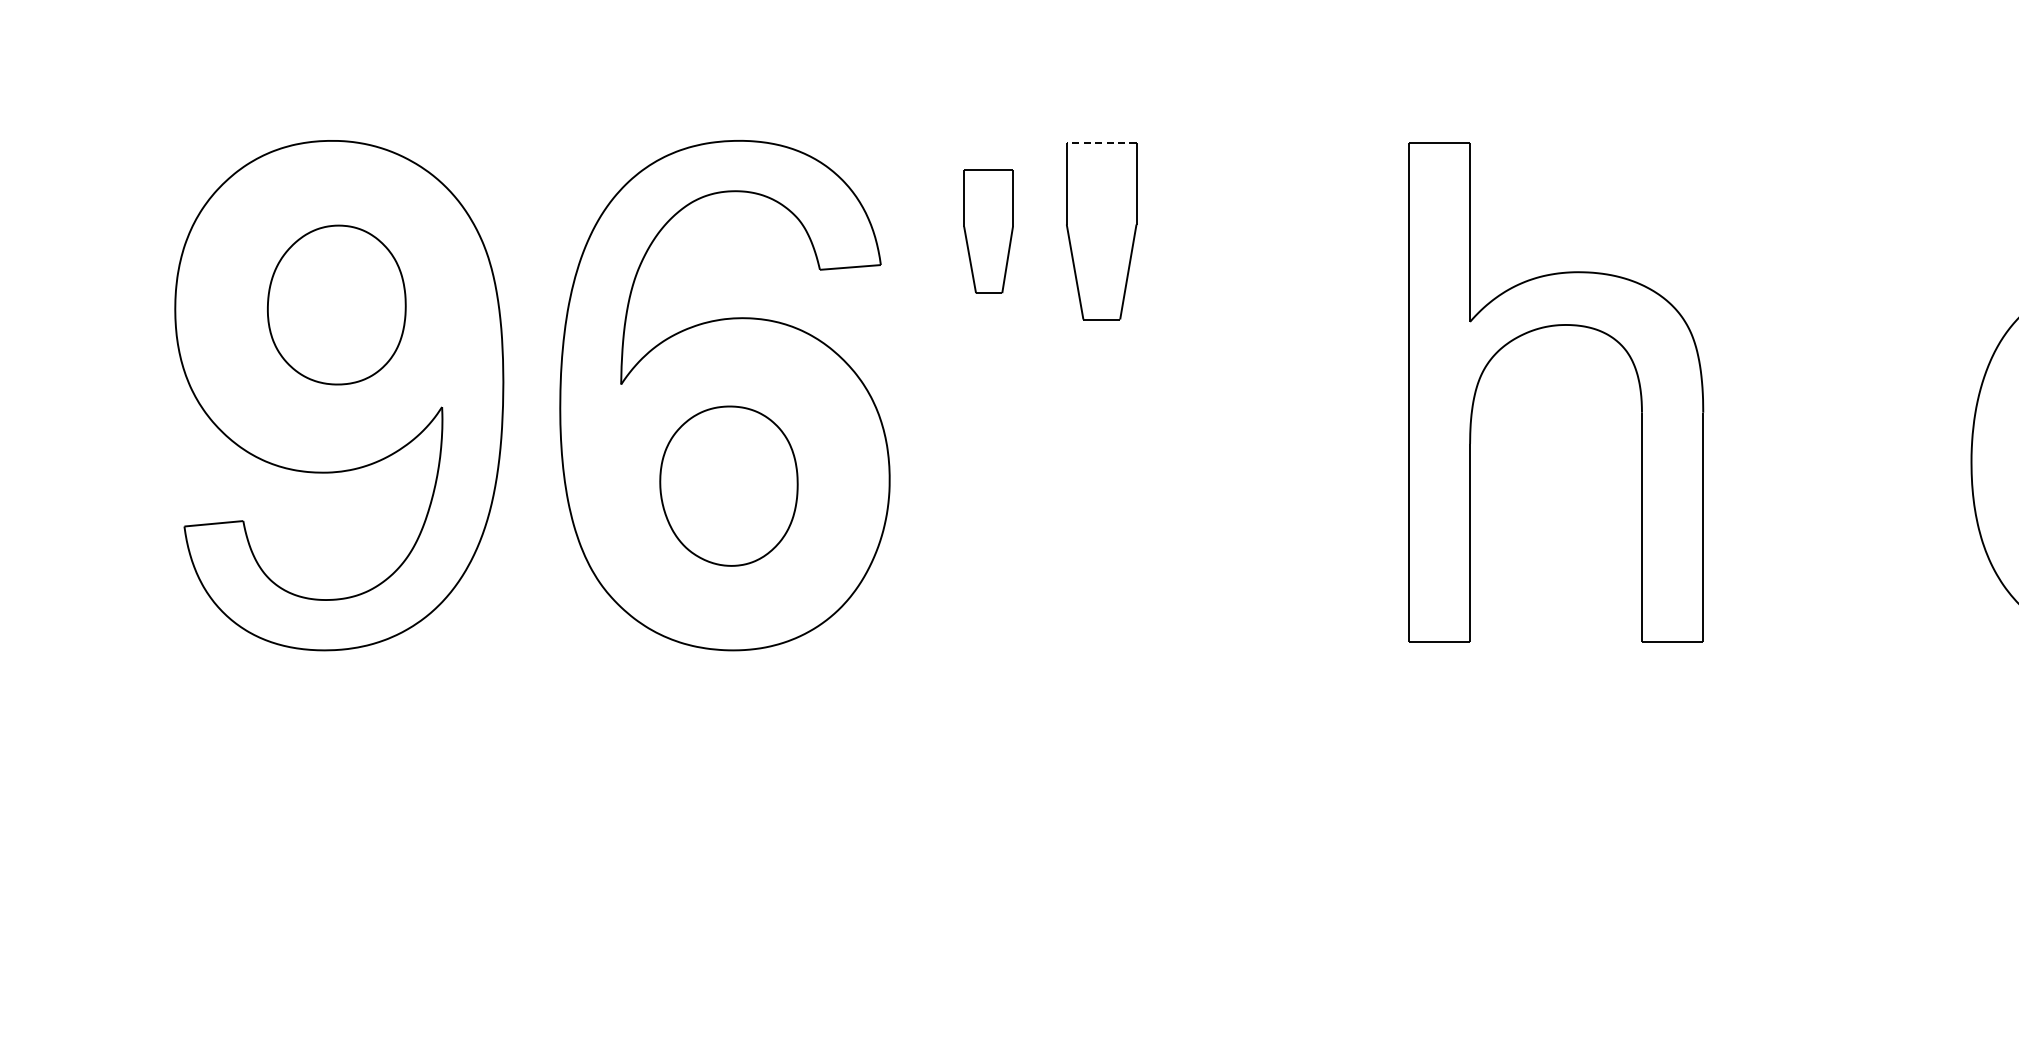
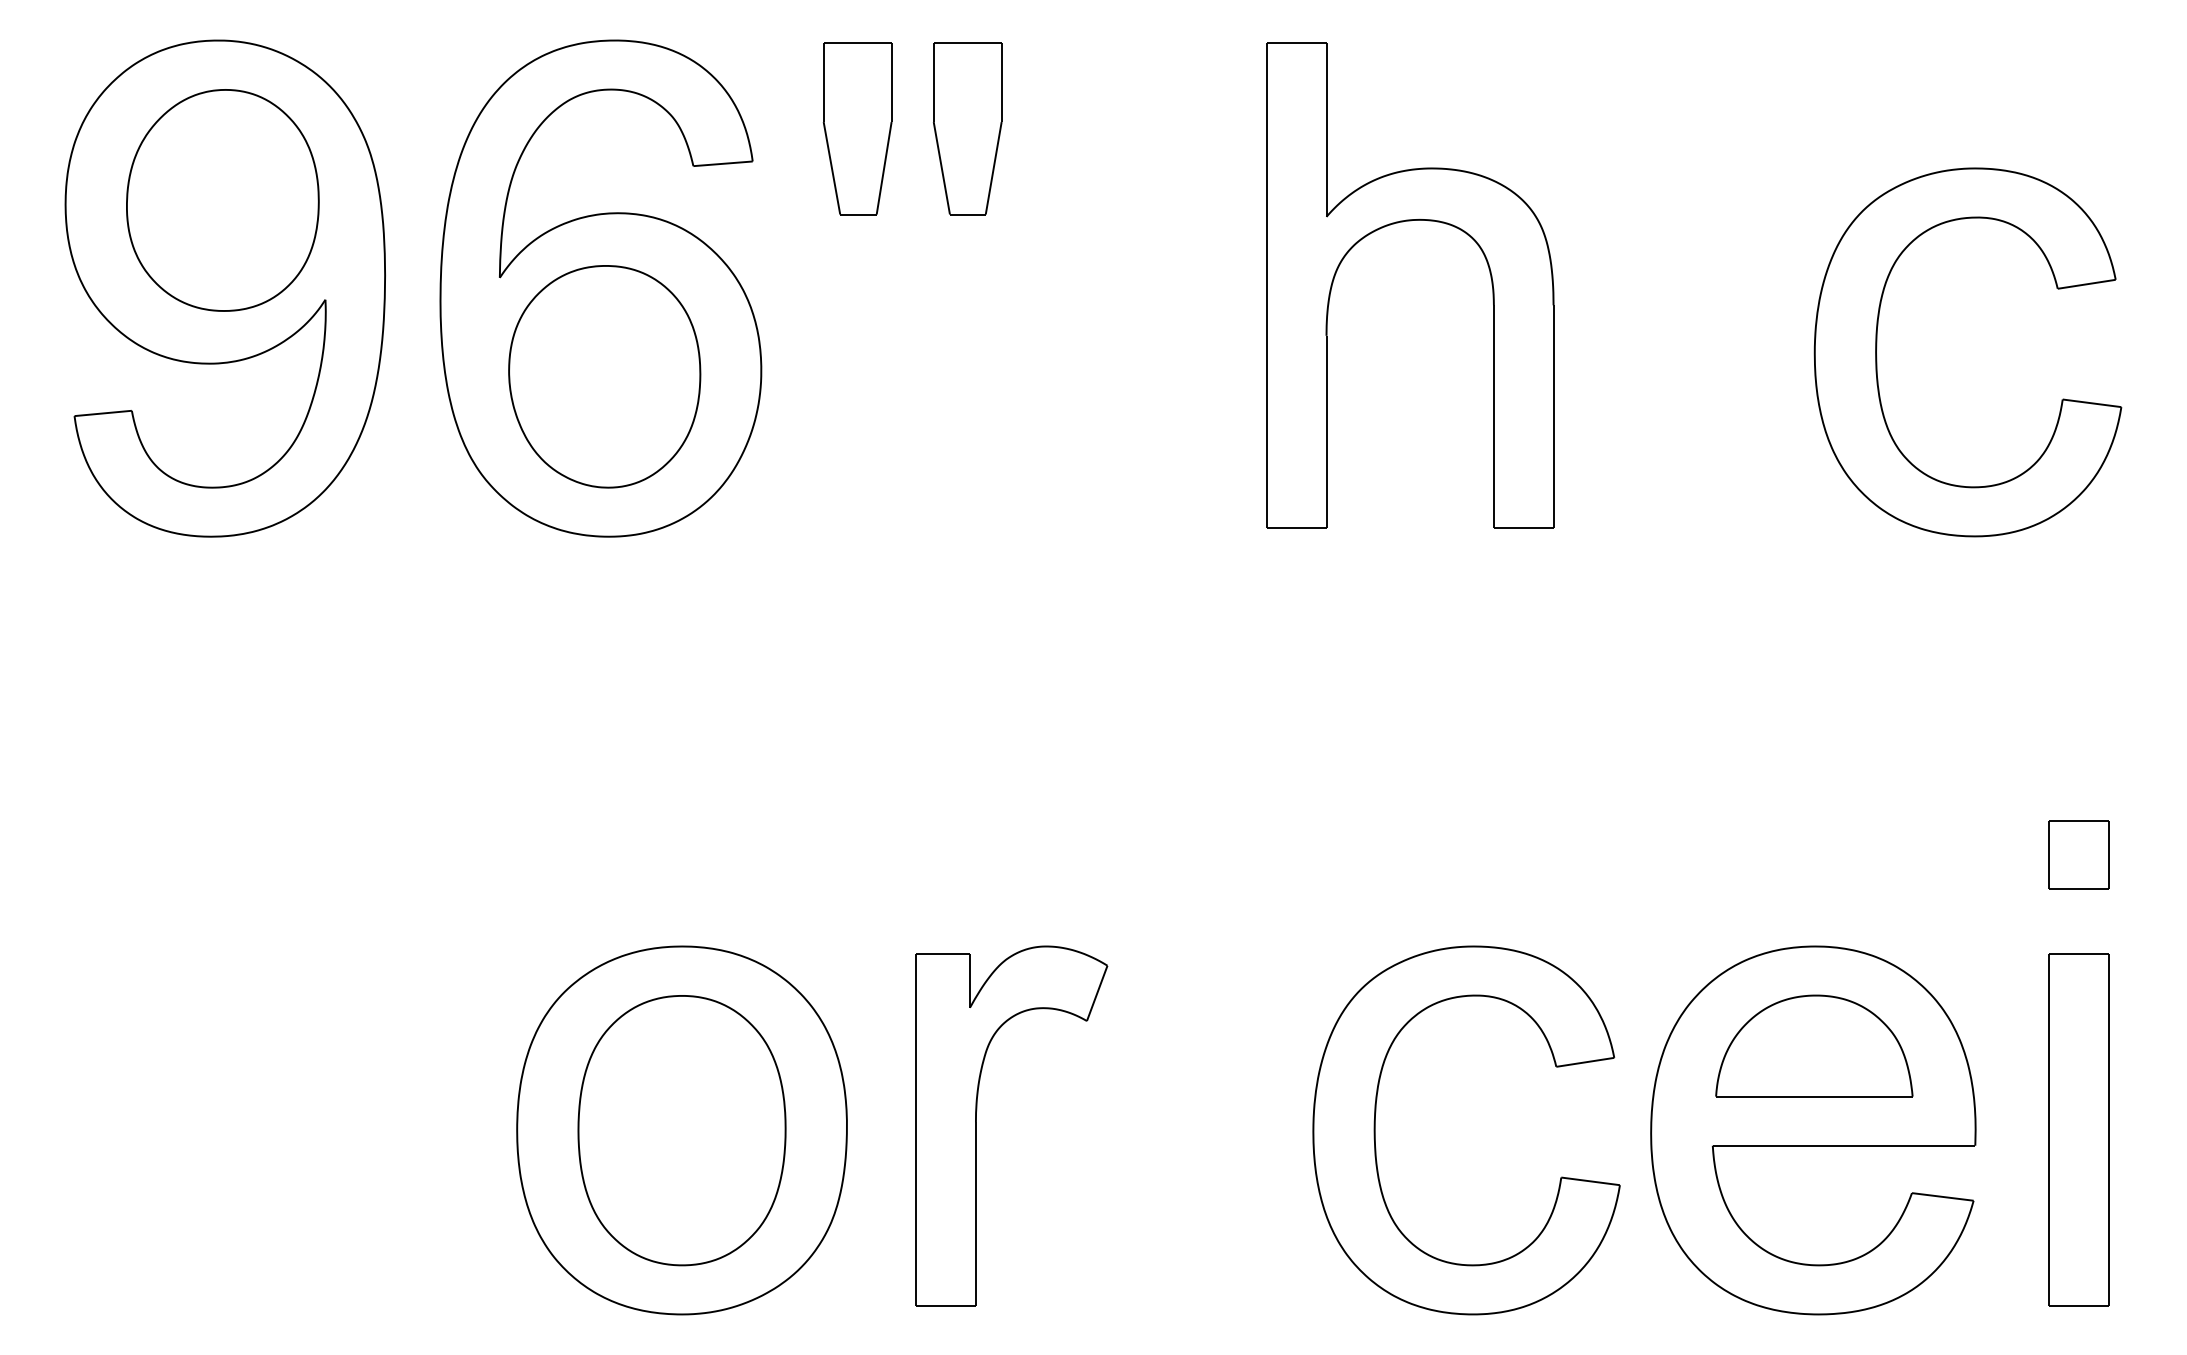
line: (1101, 142) -> (967, 42), dashed -> solid
part: (988, 231) -> (857, 128), size x1.43
part: (336, 305) -> (222, 200), size x1.43
part: (728, 485) -> (604, 376), size x1.43

